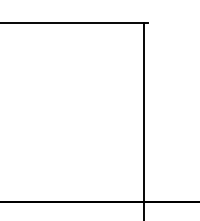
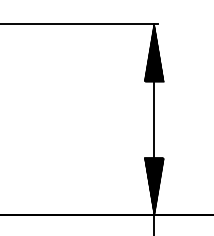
hatch: (143, 49) -> (153, 52), added
hatch: (143, 174) -> (153, 186), added

